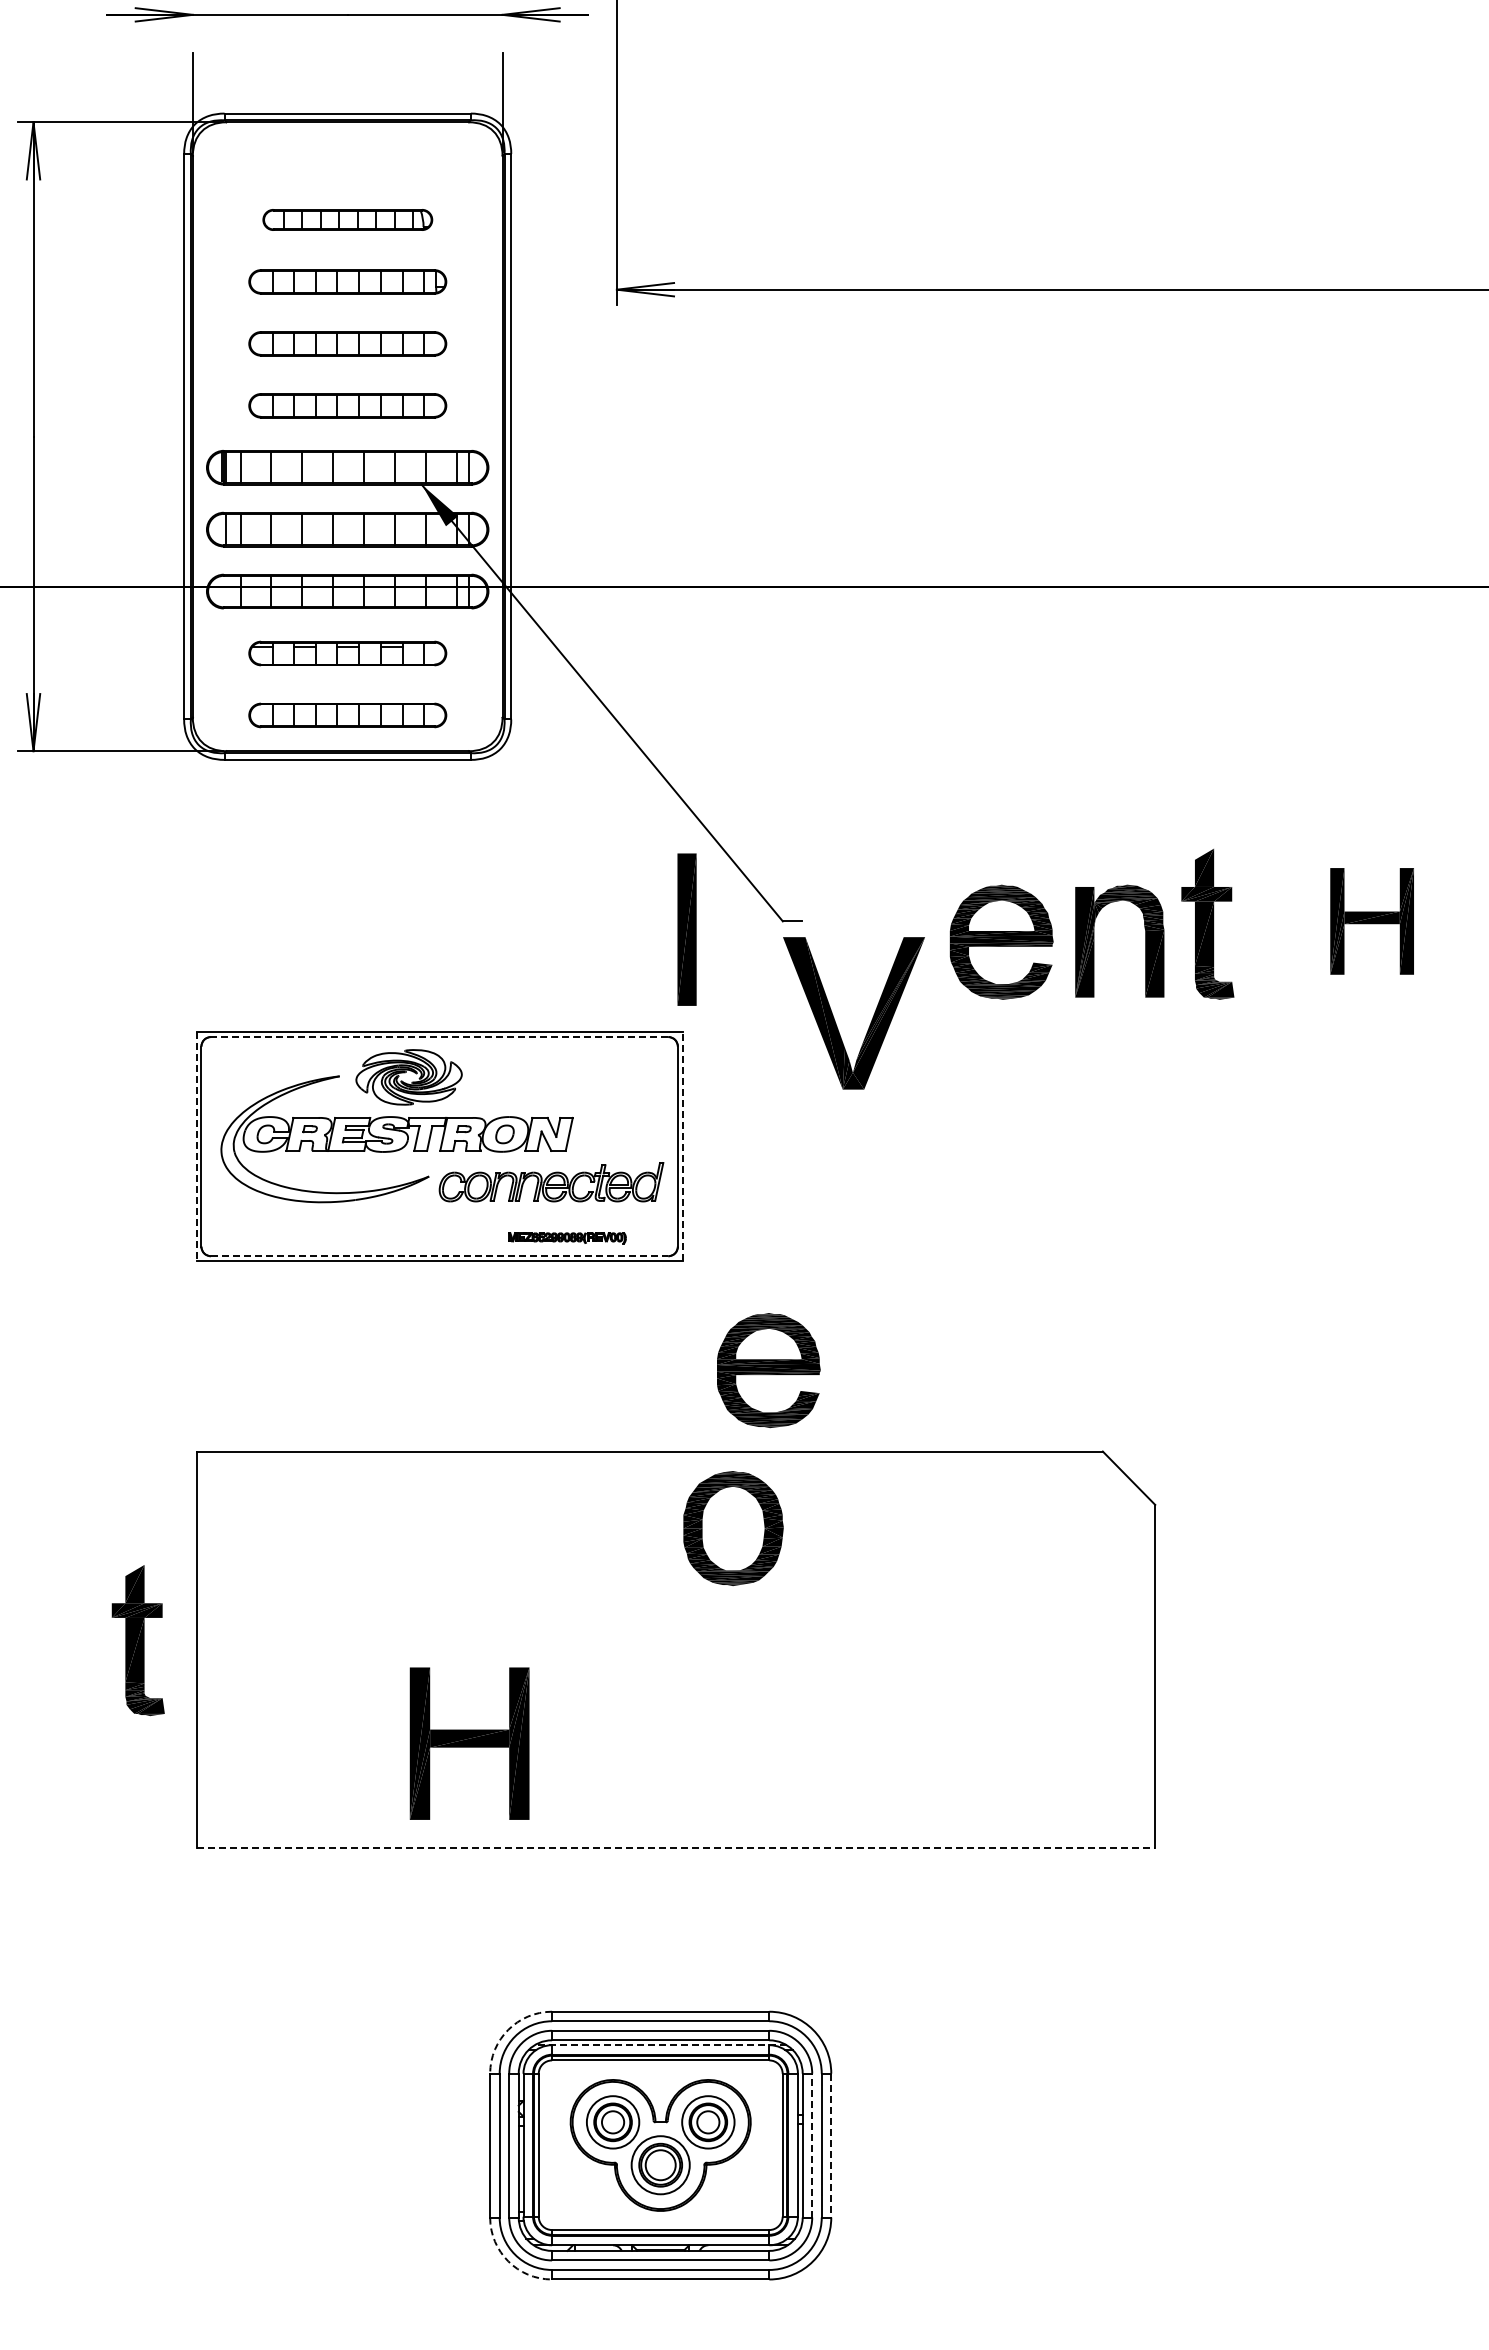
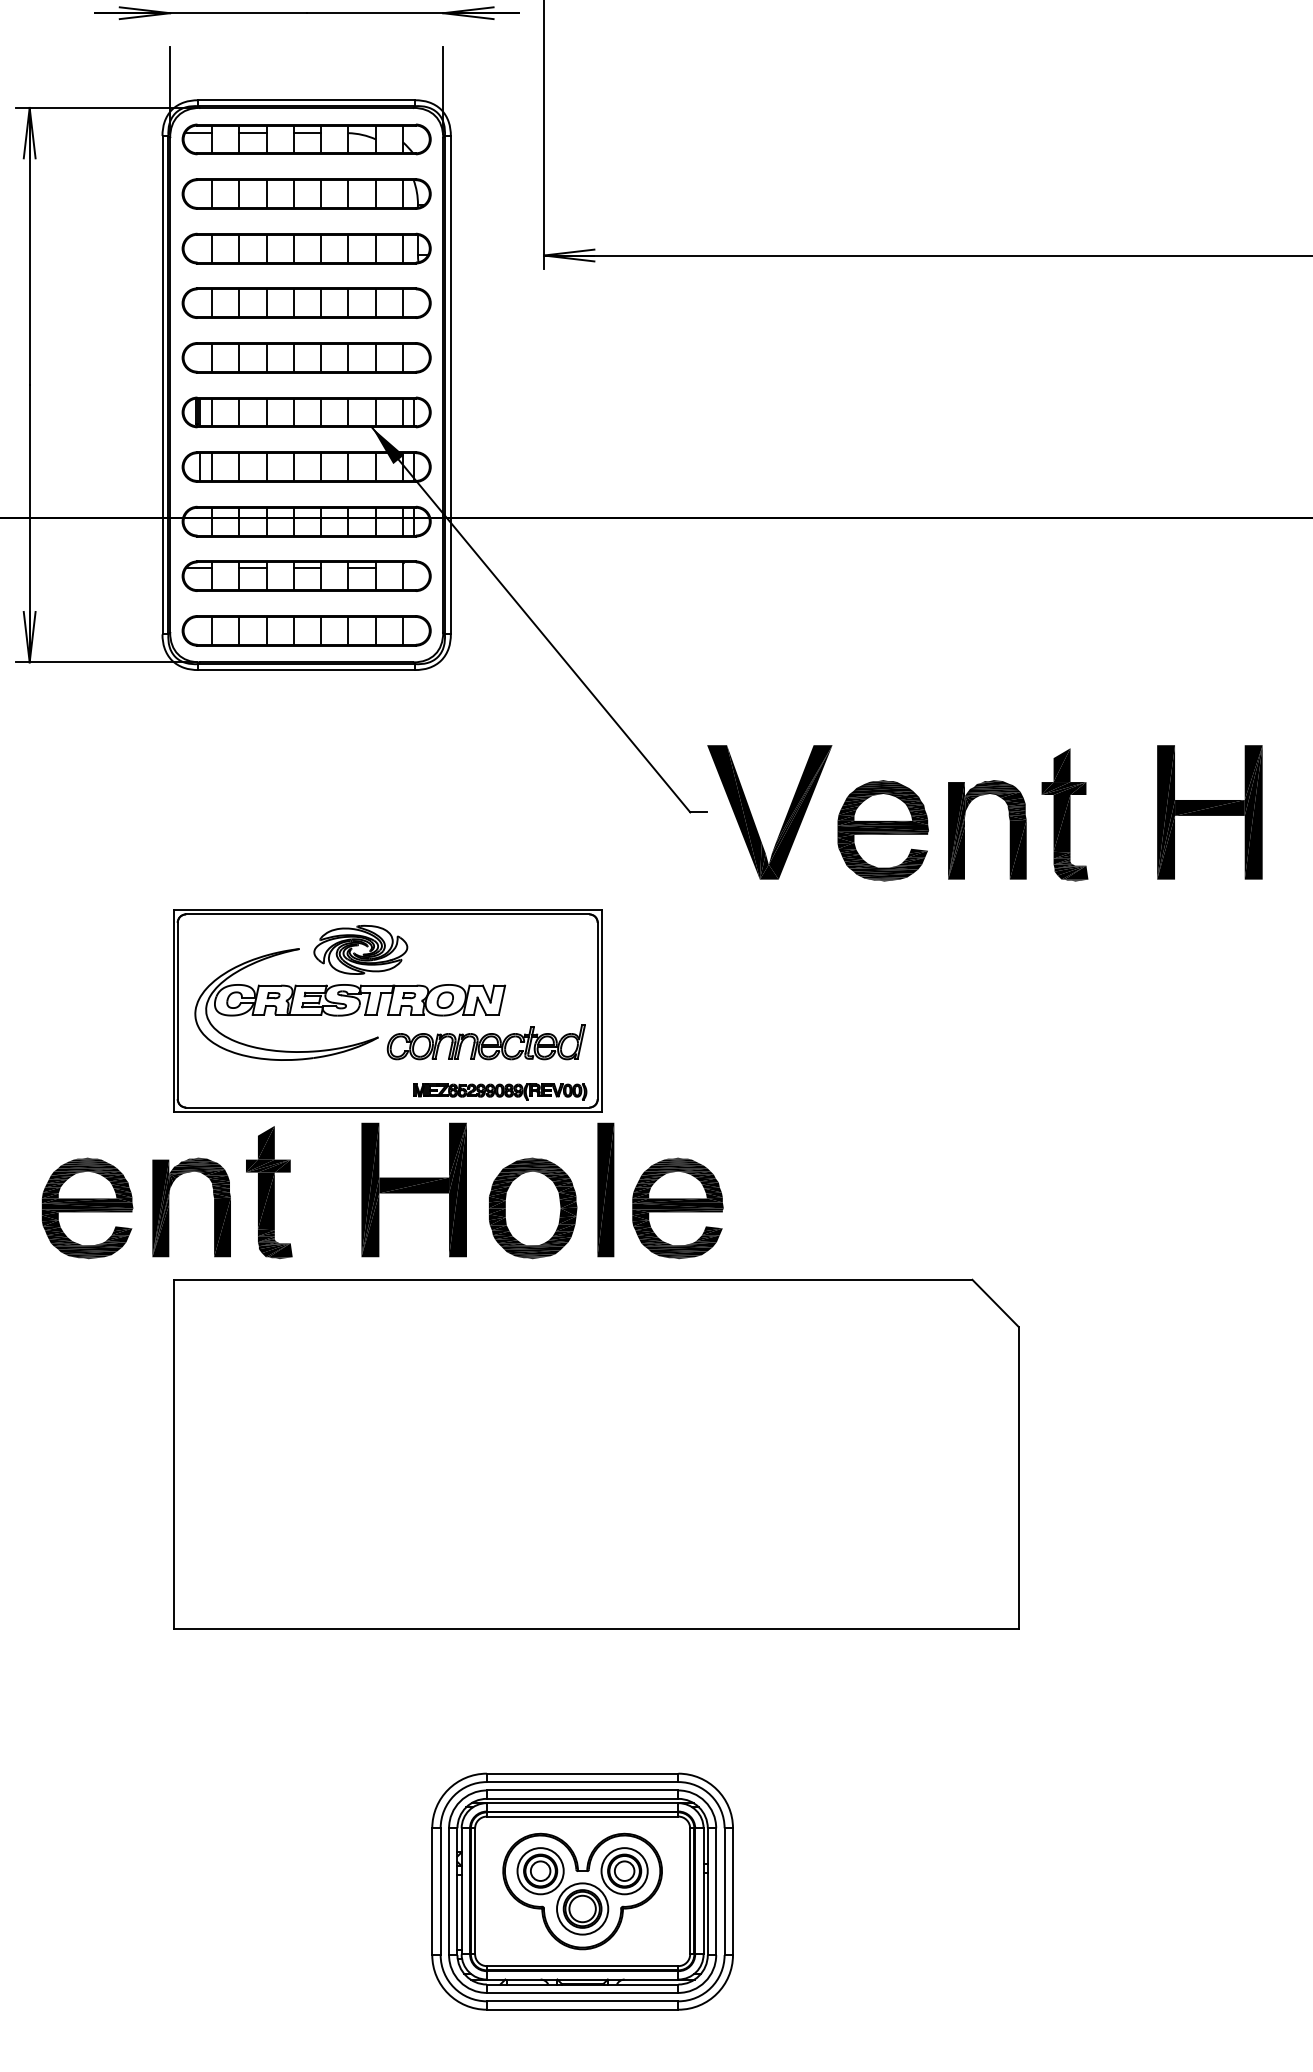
part: (347, 157) -> (306, 138), added
part: (347, 219) -> (306, 193), size x1.67
part: (347, 281) -> (306, 248), size x1.43
part: (347, 343) -> (306, 302), size x1.43
part: (347, 405) -> (306, 357), size x1.43
part: (347, 653) -> (306, 576), size x1.43
part: (347, 715) -> (306, 630), size x1.43
part: (1371, 921) -> (1209, 812), size x1.43
part: (686, 929) -> (605, 1189), moved
part: (871, 1019) -> (785, 817), moved
line: (439, 1037) -> (387, 914), dashed -> solid
line: (682, 1146) -> (601, 1010), dashed -> solid
line: (196, 1147) -> (173, 1011), dashed -> solid
part: (567, 1237) -> (500, 1091), size x1.67
line: (439, 1256) -> (387, 1107), dashed -> solid
part: (191, 1369) -> (168, 1207), added
part: (99, 1370) -> (87, 1208), added
part: (733, 1528) -> (533, 1208), moved
part: (137, 1640) -> (268, 1192), moved
part: (469, 1743) -> (414, 1189), moved
line: (676, 1847) -> (596, 1628), dashed -> solid
arc: (508, 2029) -> (448, 1789), dashed -> solid
line: (660, 2045) -> (582, 1803), dashed -> solid
line: (812, 2145) -> (716, 1891), dashed -> solid
line: (831, 2145) -> (733, 1891), dashed -> solid
arc: (508, 2261) -> (448, 1993), dashed -> solid

